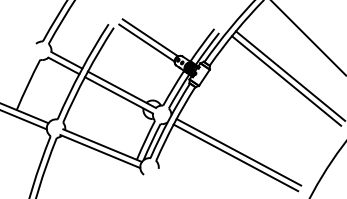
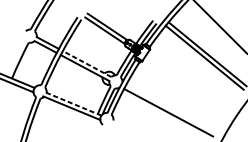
line: (121, 89) -> (86, 63), solid -> dashed
line: (102, 145) -> (73, 103), solid -> dashed
line: (238, 152) -> (170, 108), removed

